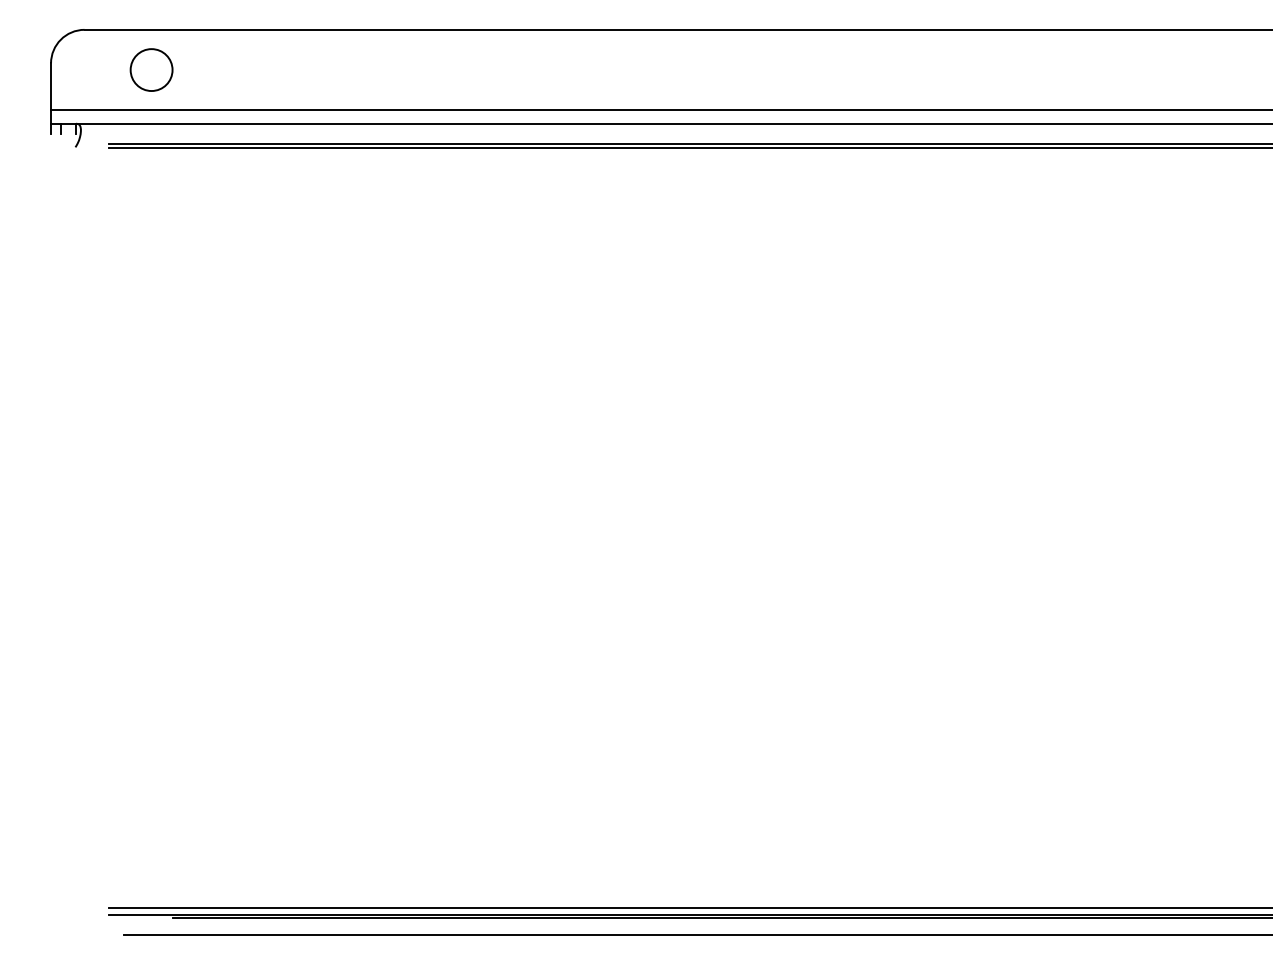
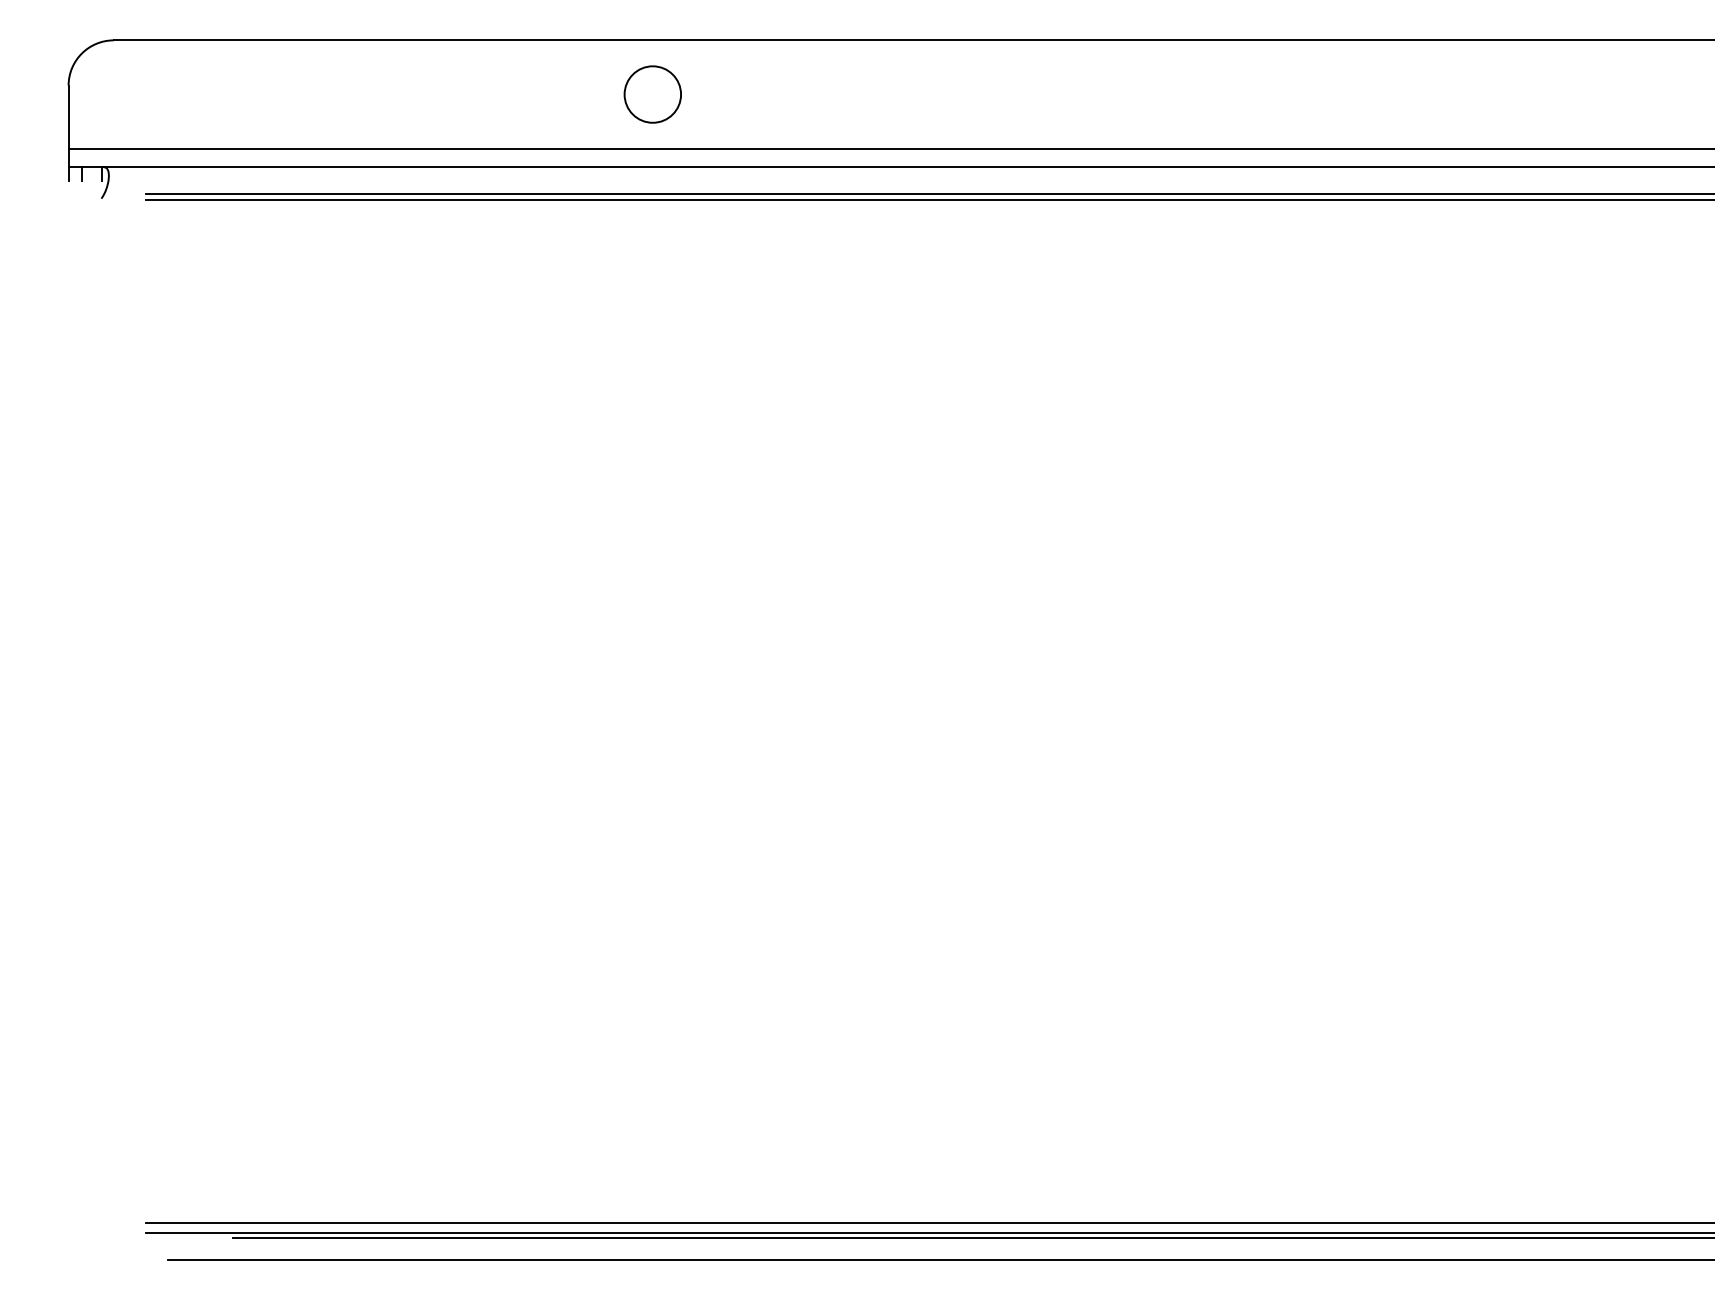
circle: (151, 69) -> (652, 93), moved

